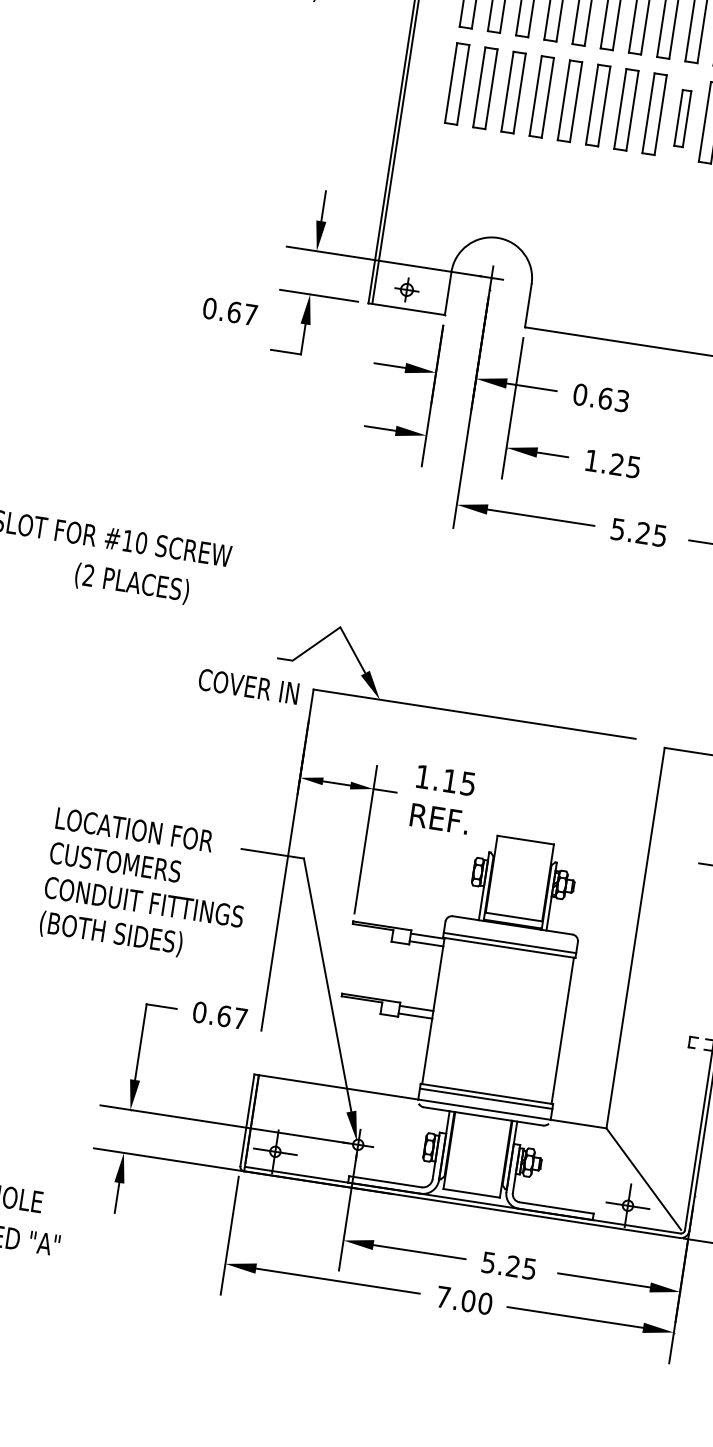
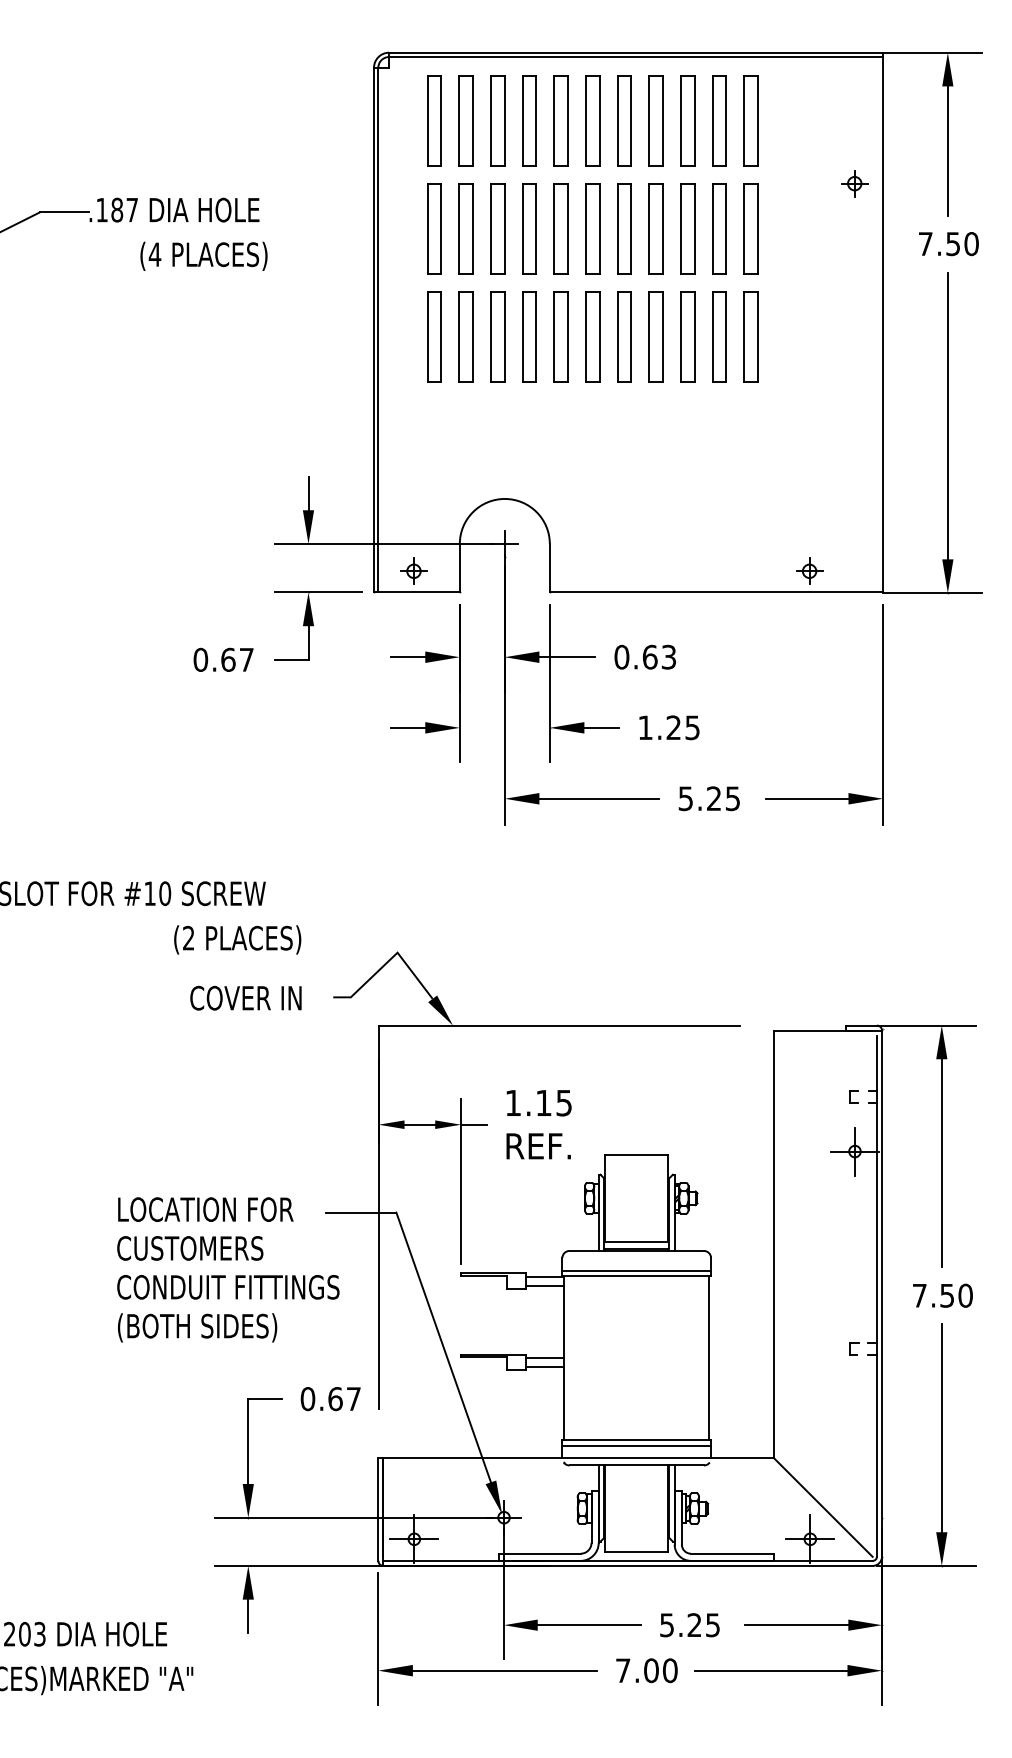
part: (682, 118) -> (687, 336), size x1.43
text: (230, 311) -> (223, 659), moved
text: (132, 583) -> (237, 939), moved
text: (248, 685) -> (245, 997), moved

